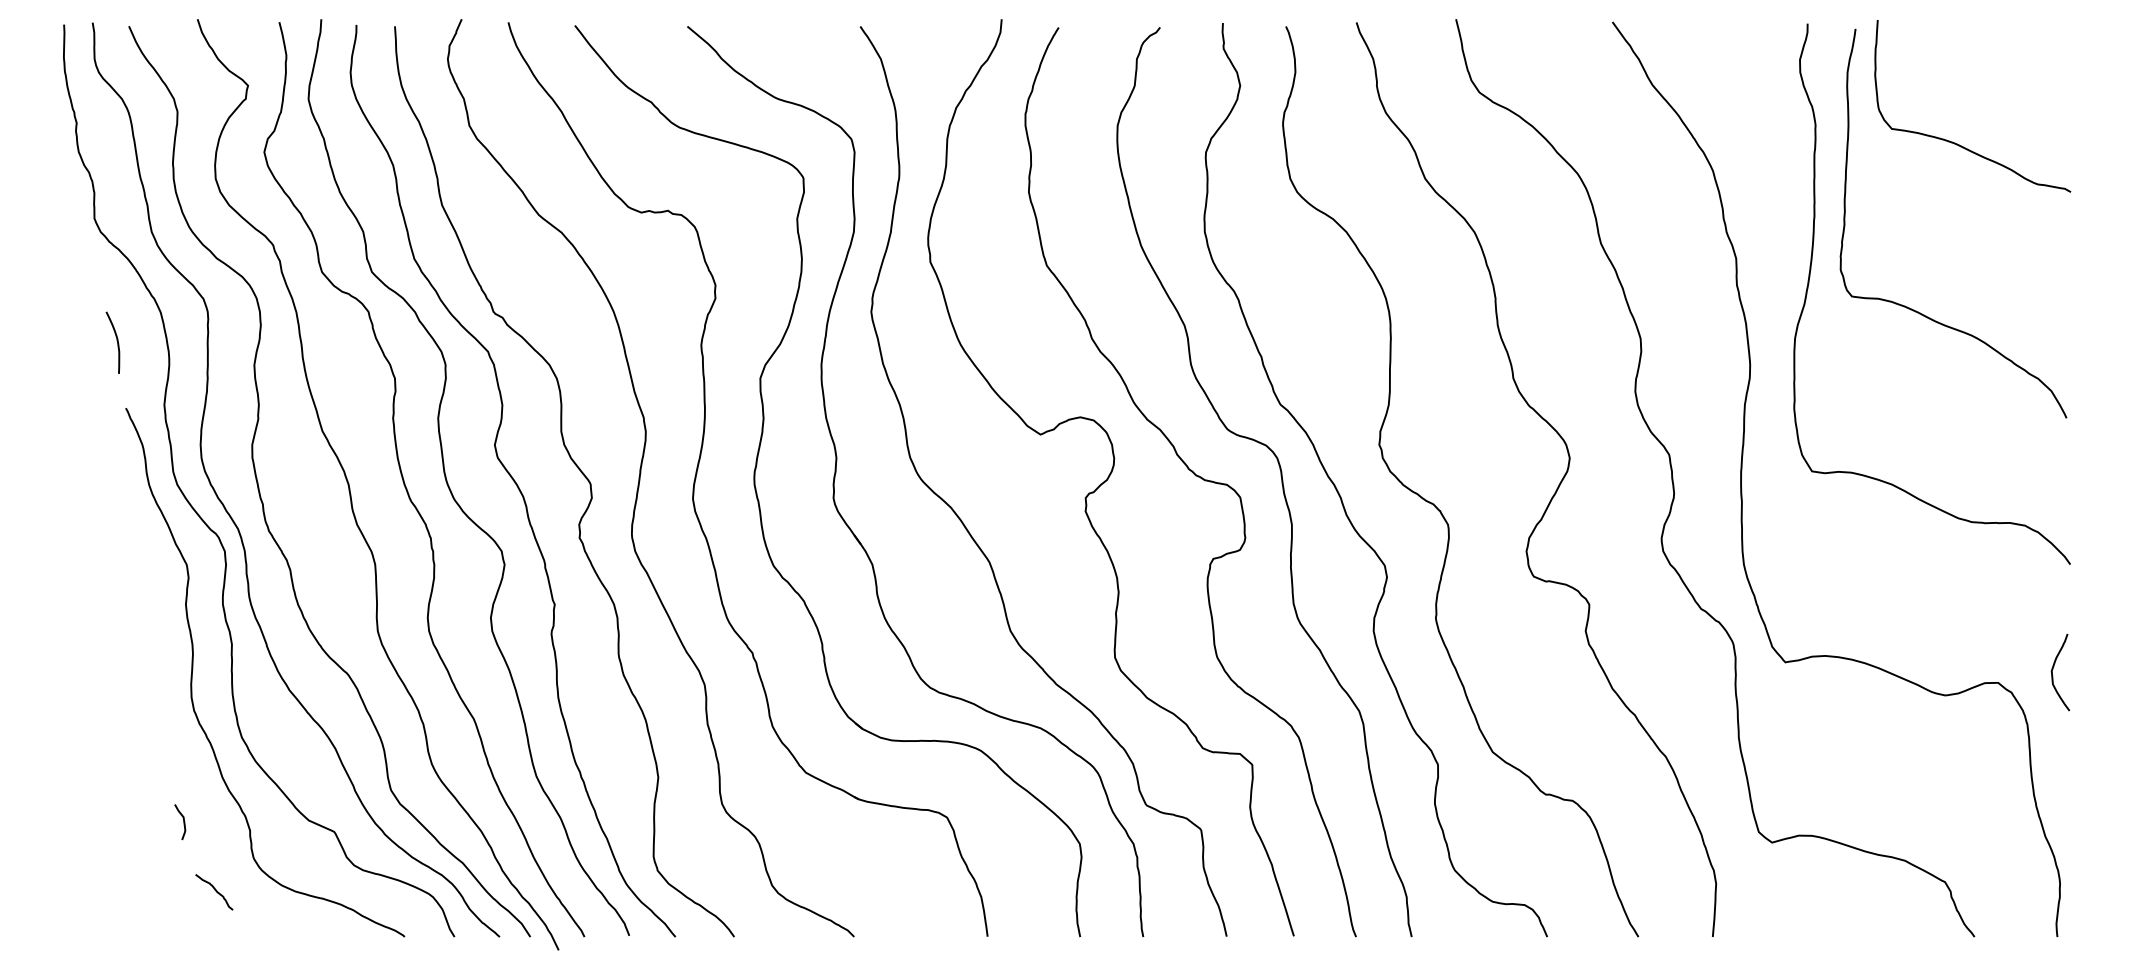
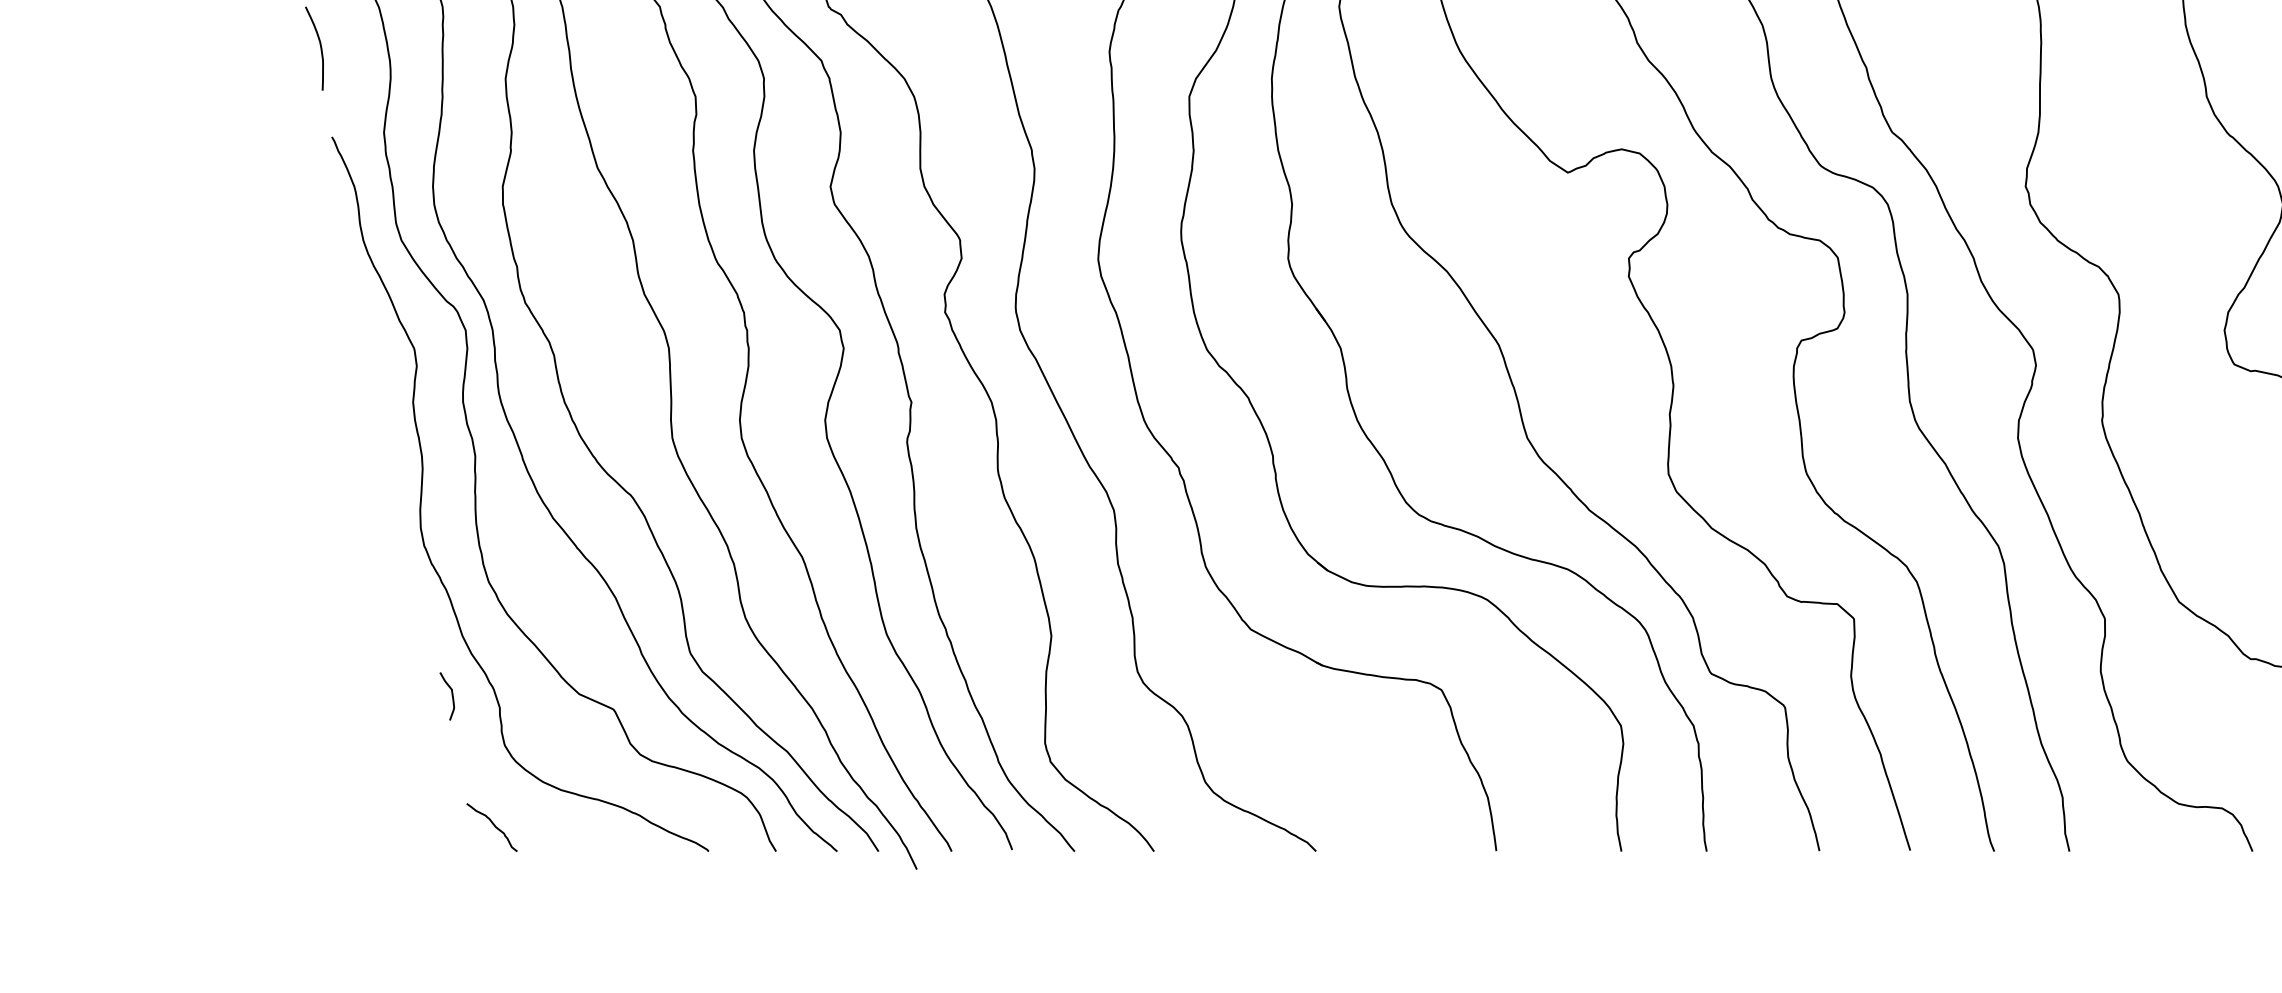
curve: (183, 822) -> (451, 696), moved
curve: (215, 891) -> (493, 826), moved

